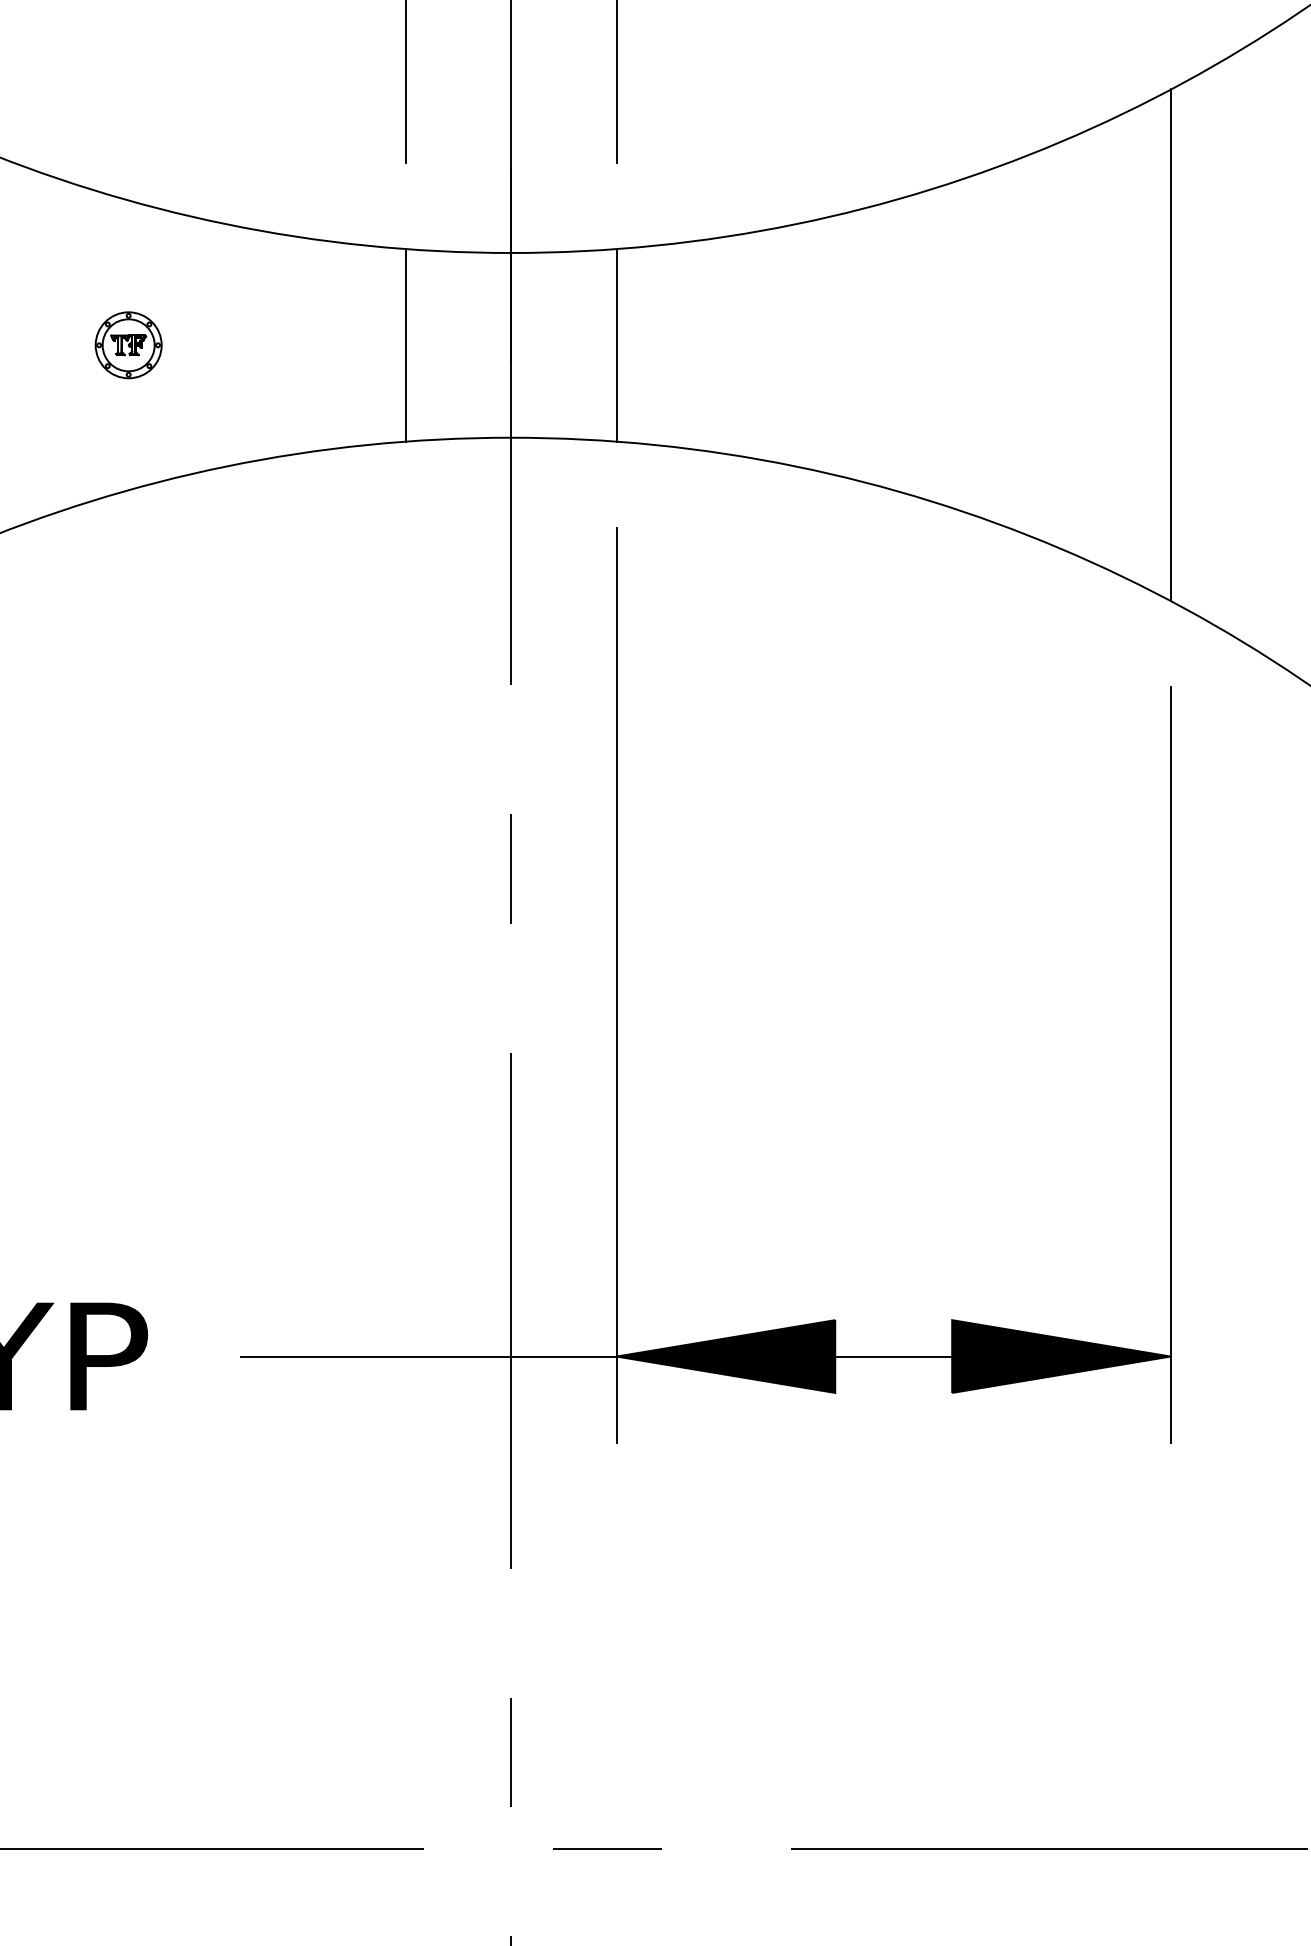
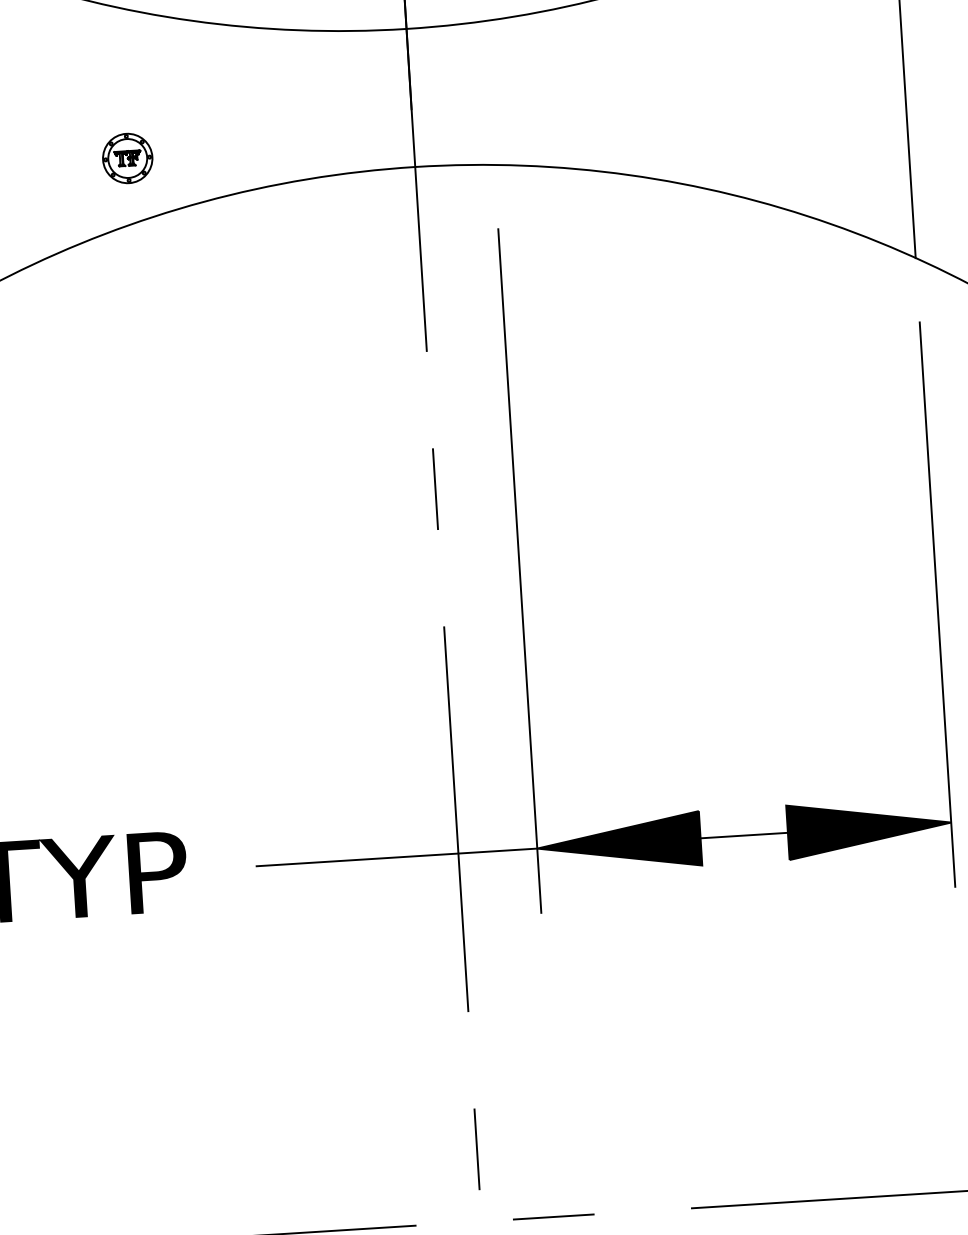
part: (128, 345) -> (127, 158), moved
line: (405, 345) -> (331, 103), removed
line: (616, 345) -> (489, 93), removed

